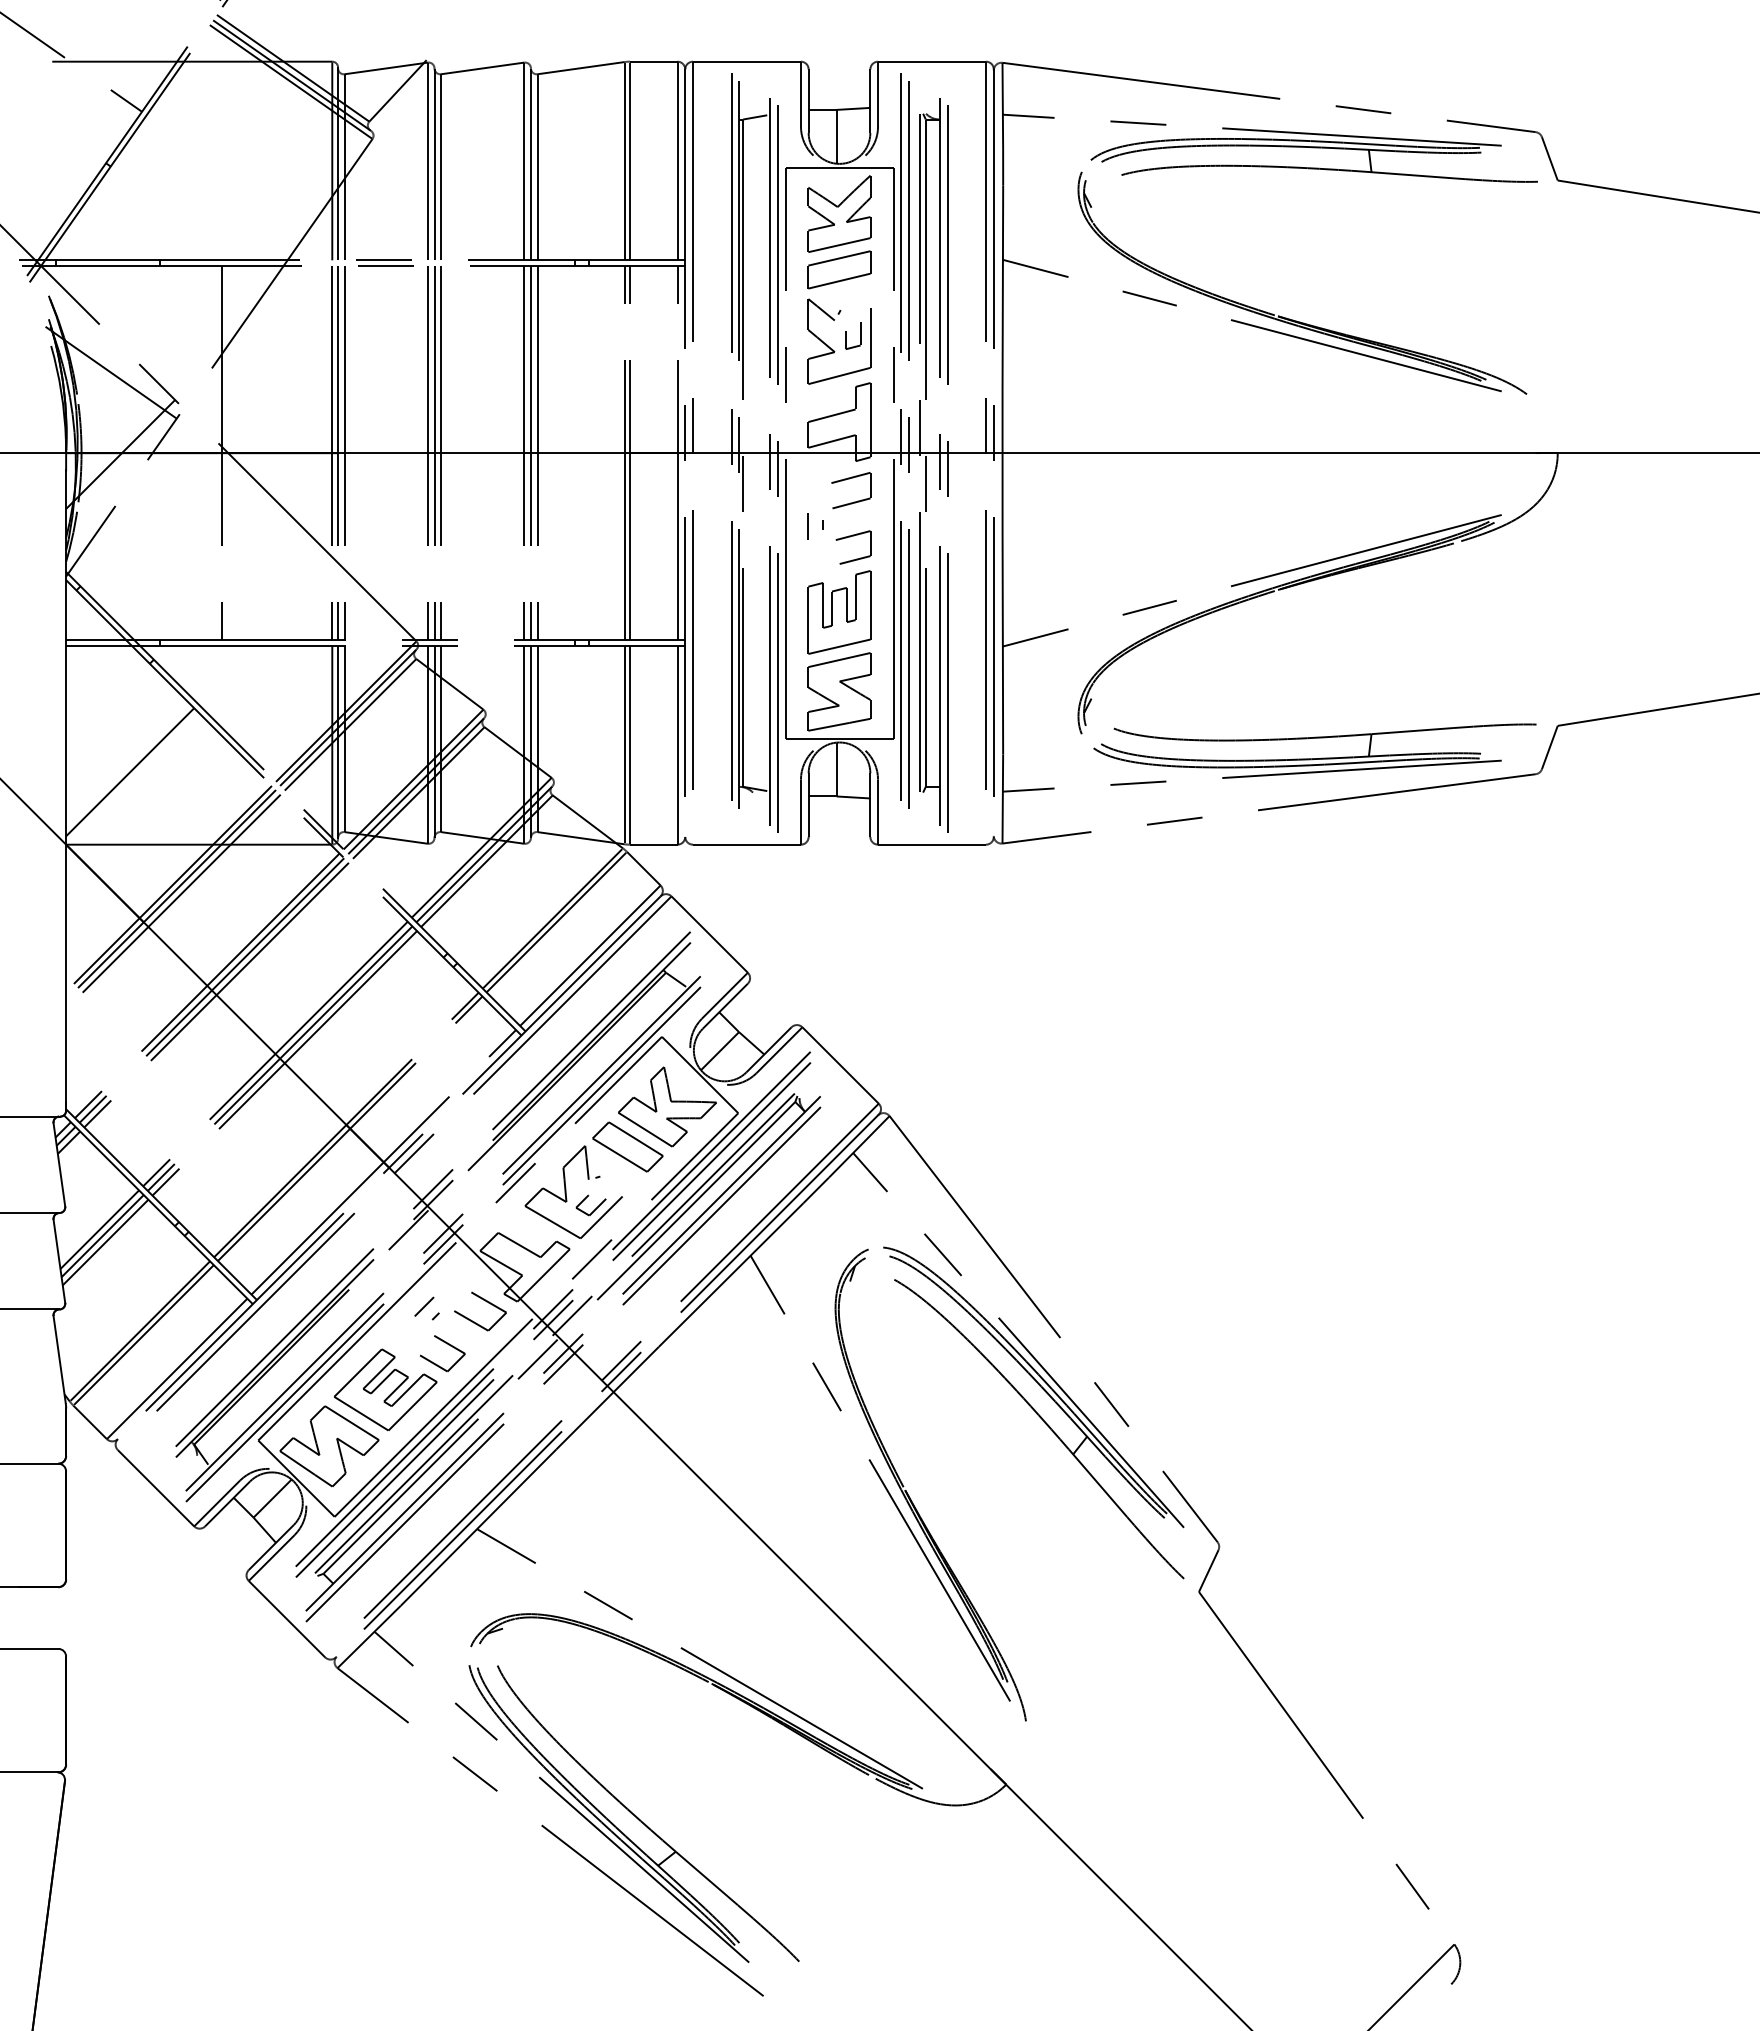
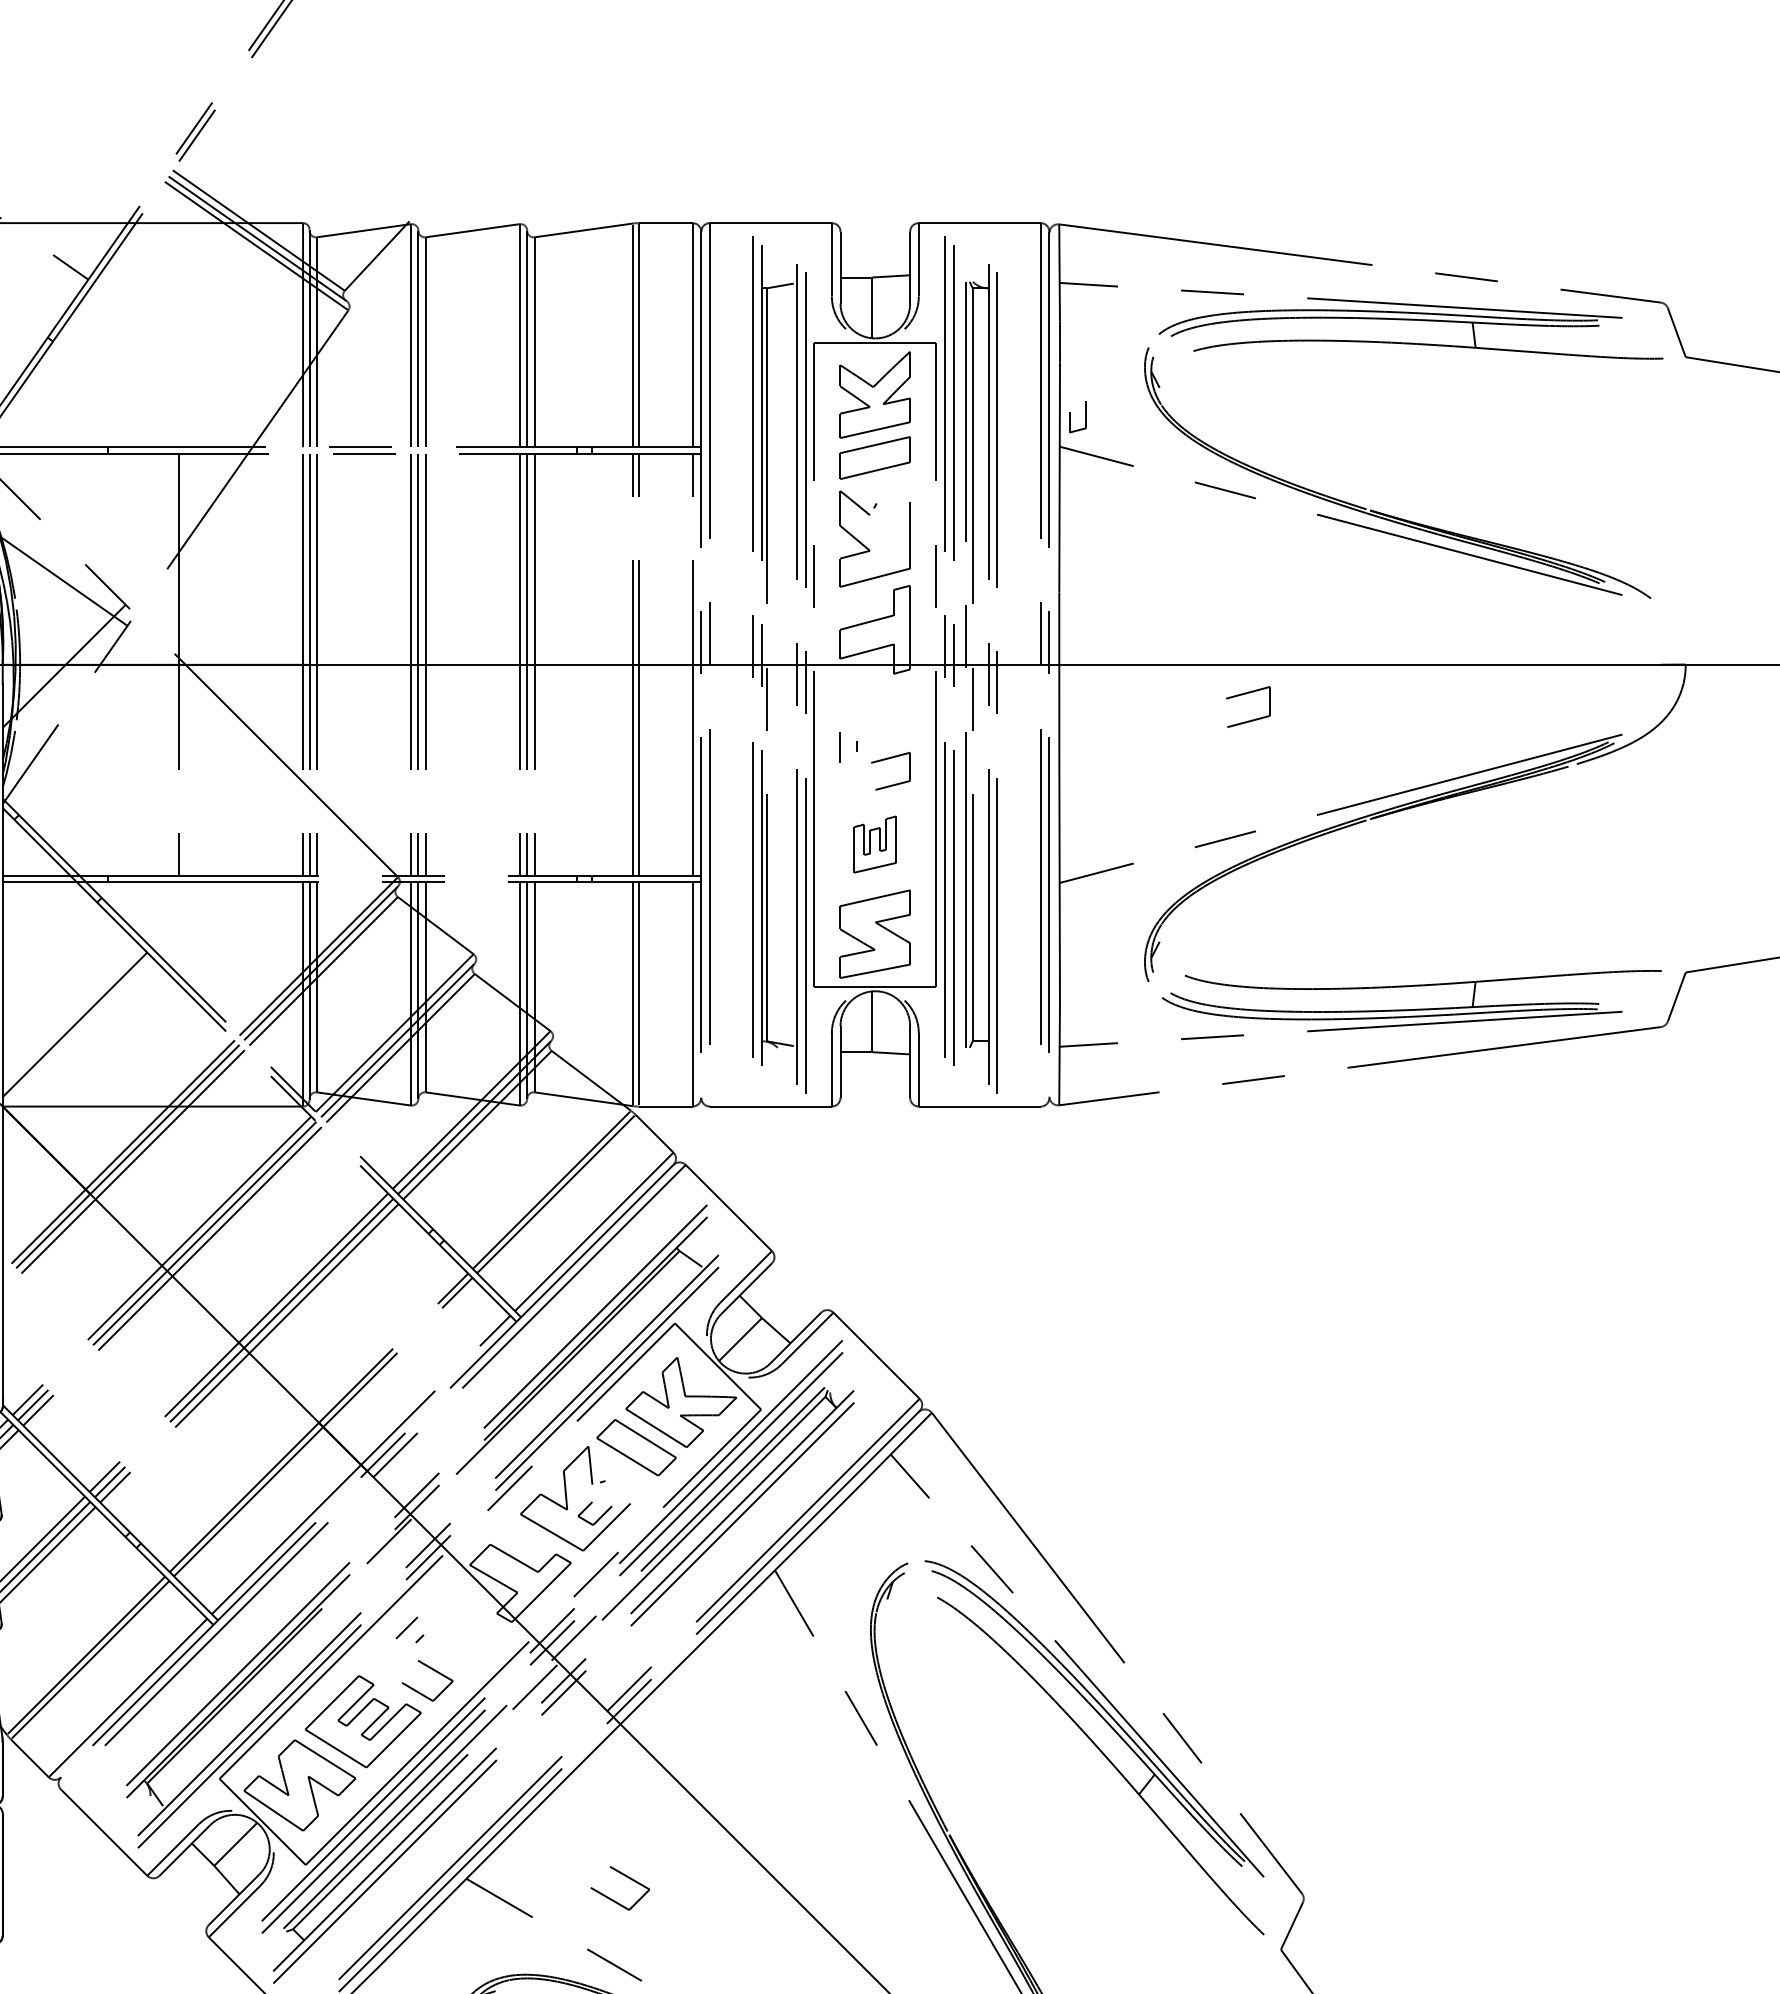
part: (846, 335) -> (1070, 416), moved
part: (849, 479) -> (1246, 694), moved
part: (839, 612) -> (875, 844), size x0.6
part: (486, 1302) -> (627, 1878), moved

